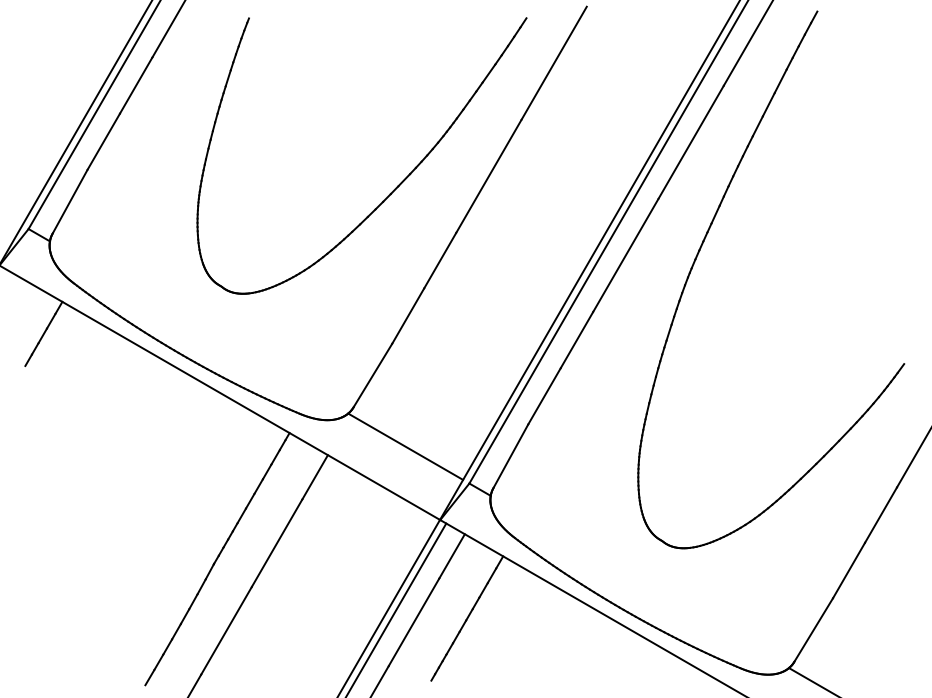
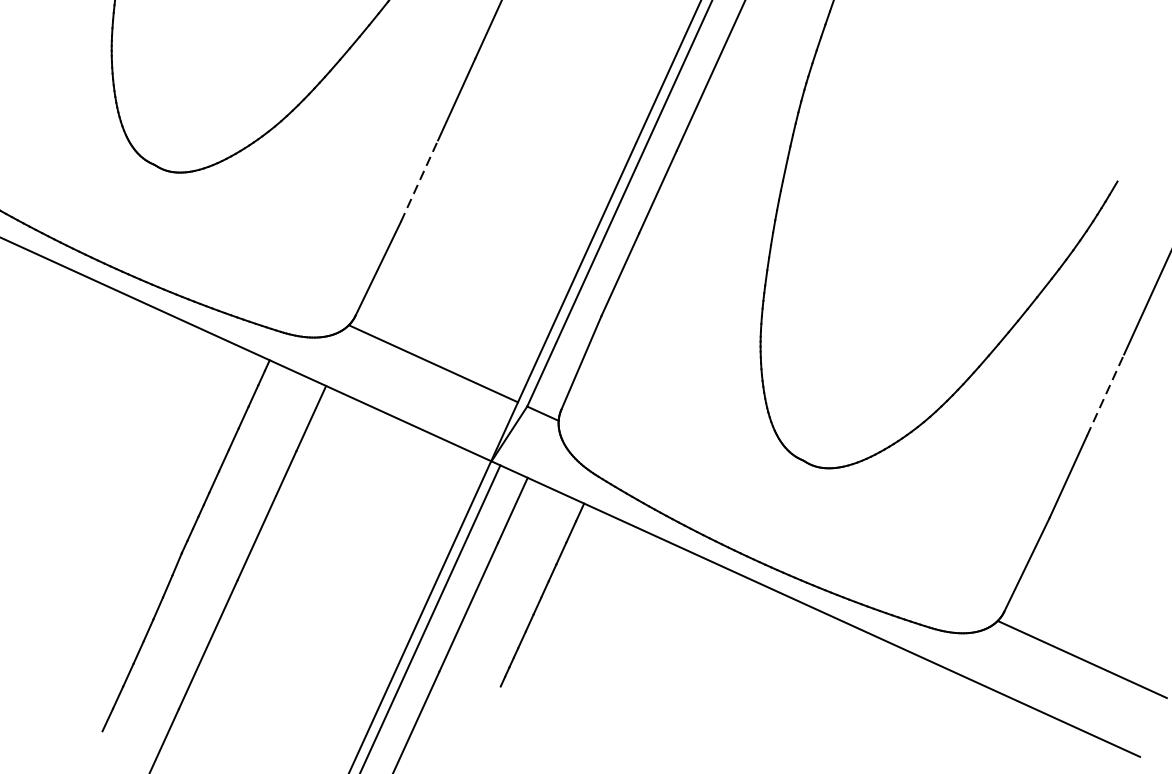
line: (408, 316) -> (419, 181), solid -> dashed
line: (881, 515) -> (1106, 395), solid -> dashed

